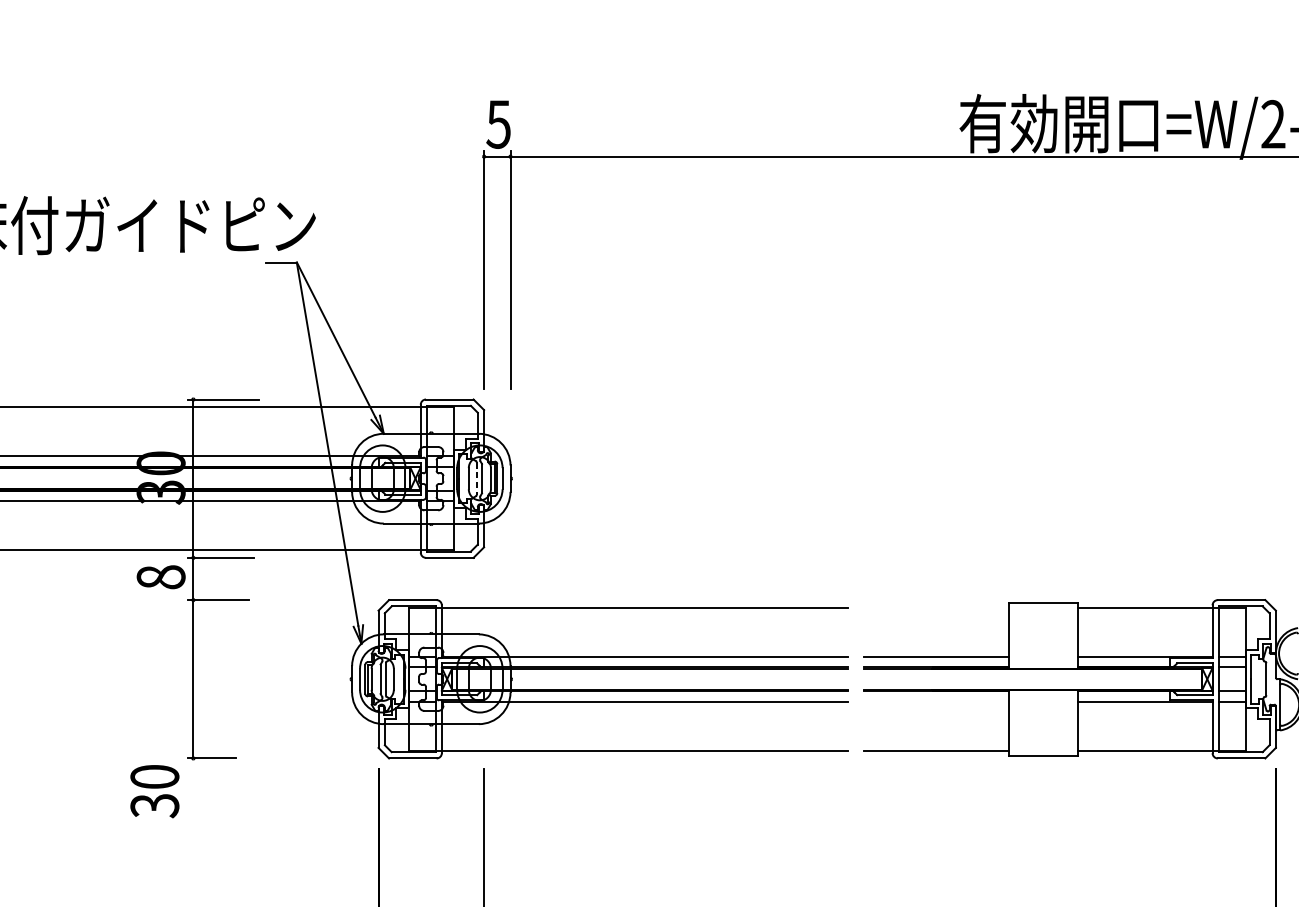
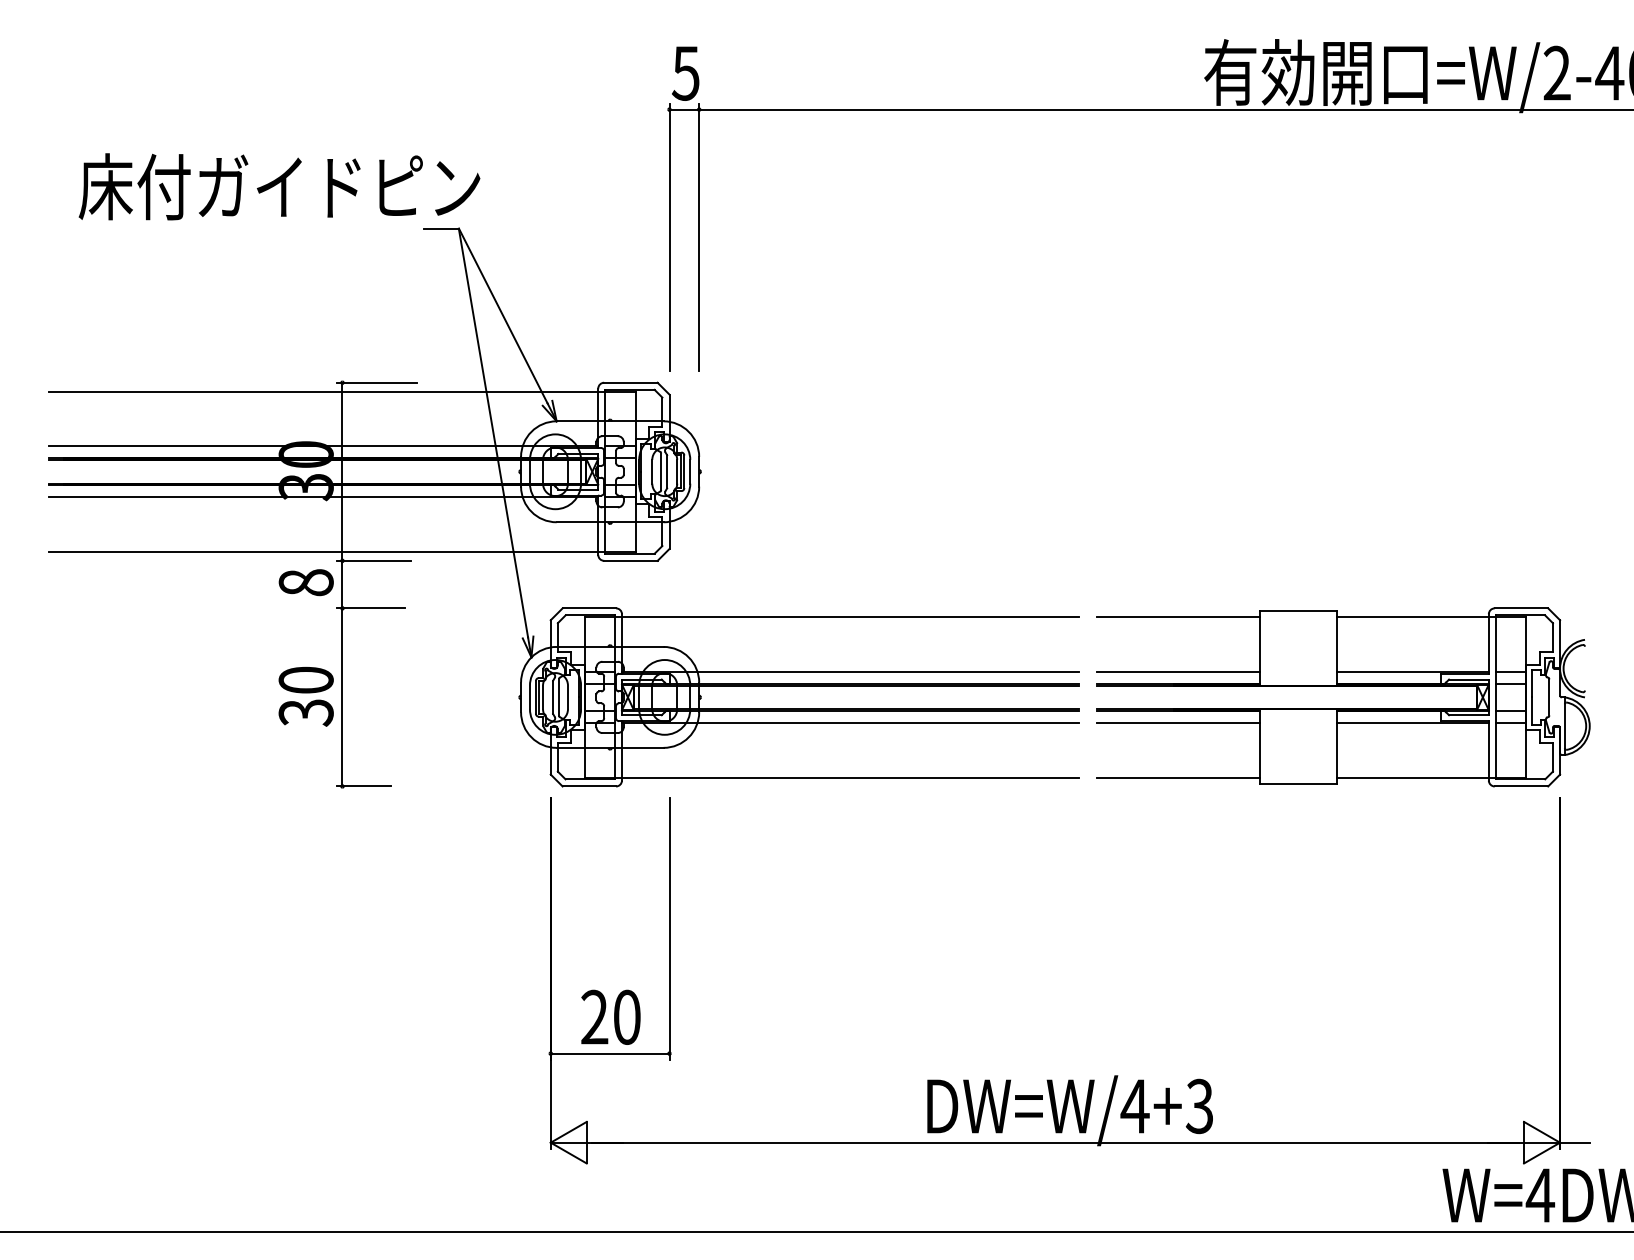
line: (476, 479) -> (661, 472), dashed -> solid
line: (936, 608) -> (1178, 617), added
line: (936, 701) -> (1178, 722), added
text: (154, 791) -> (305, 696), moved

